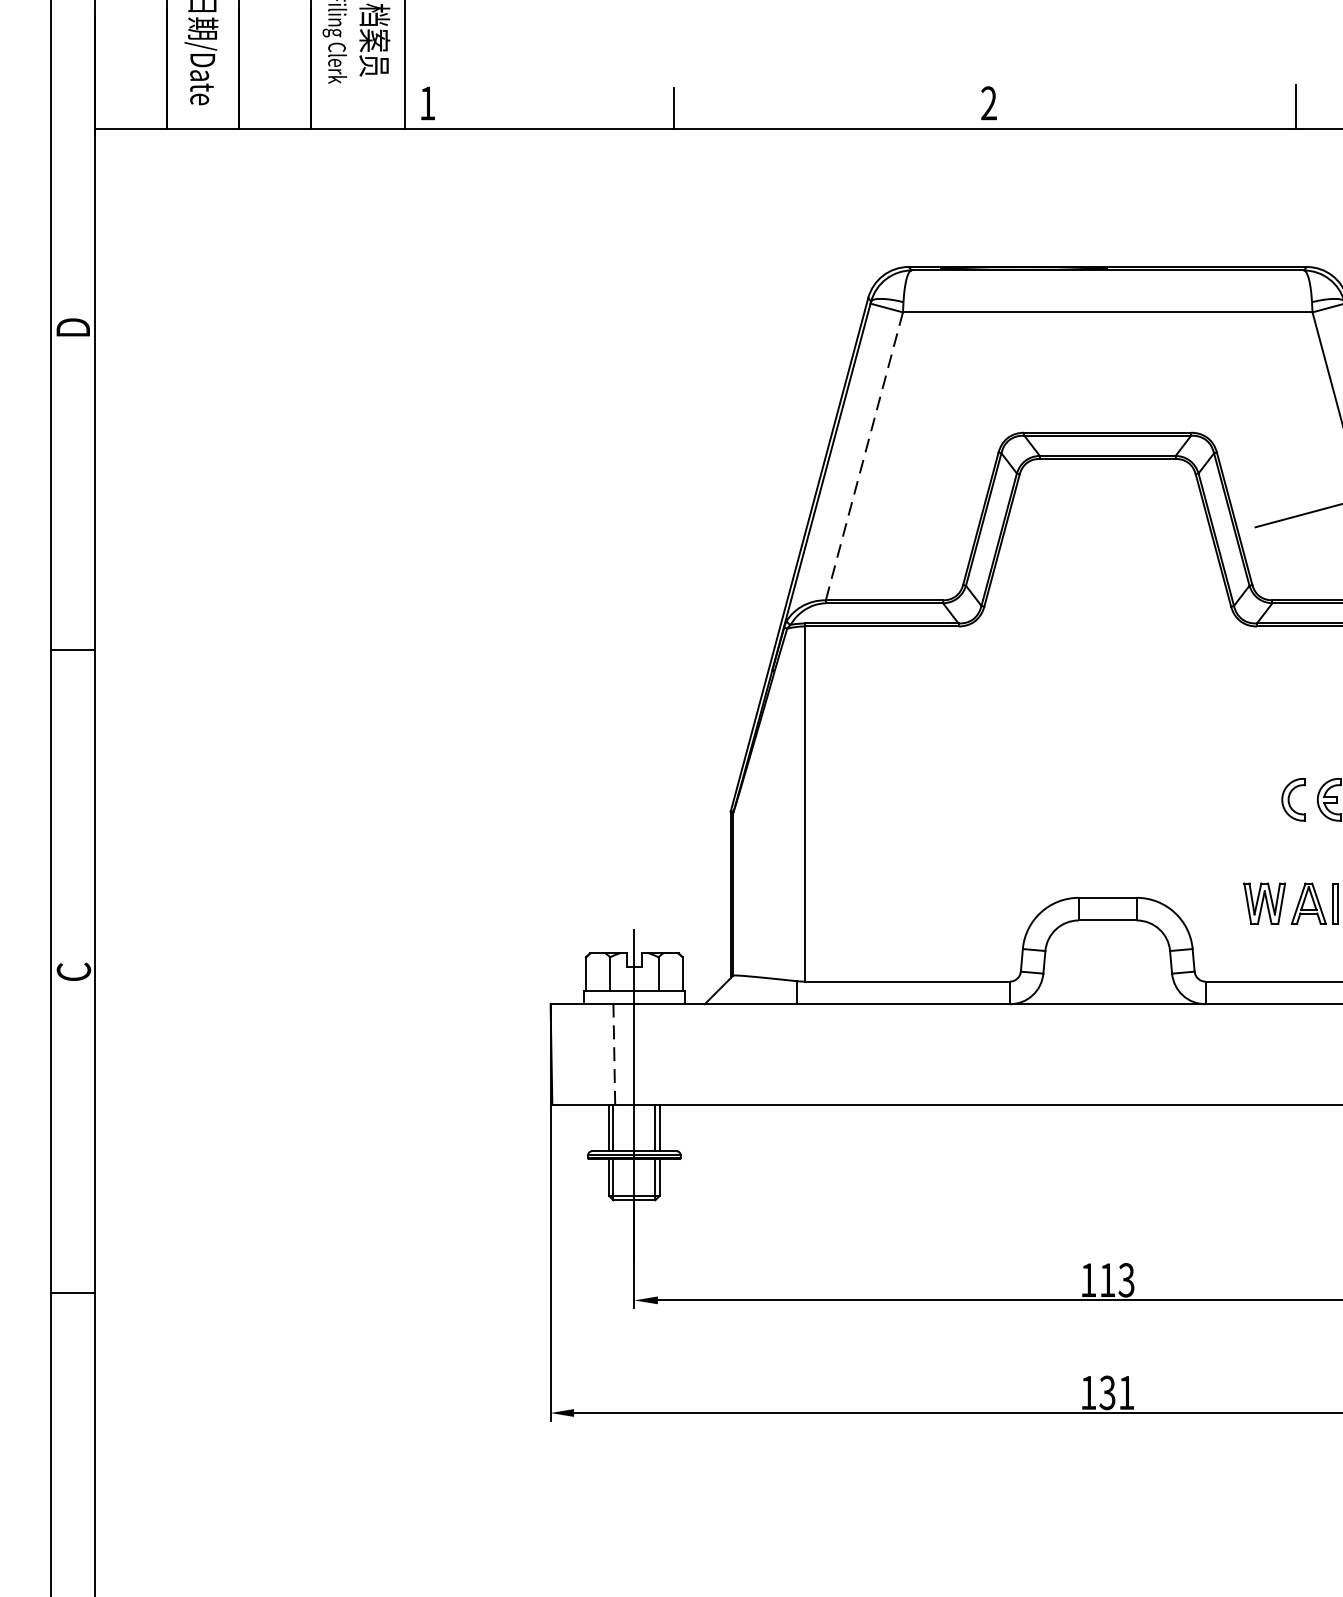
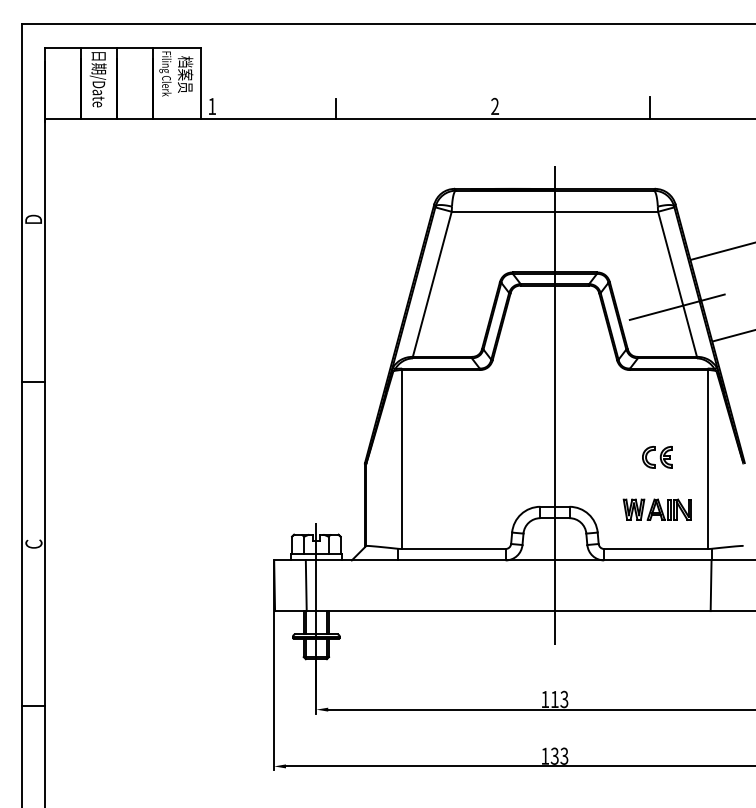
line: (864, 456) -> (432, 284), dashed -> solid
line: (1106, 696) -> (554, 405), added
line: (614, 1054) -> (306, 585), dashed -> solid
text: (1126, 1391) -> (564, 755), 131 -> 133

